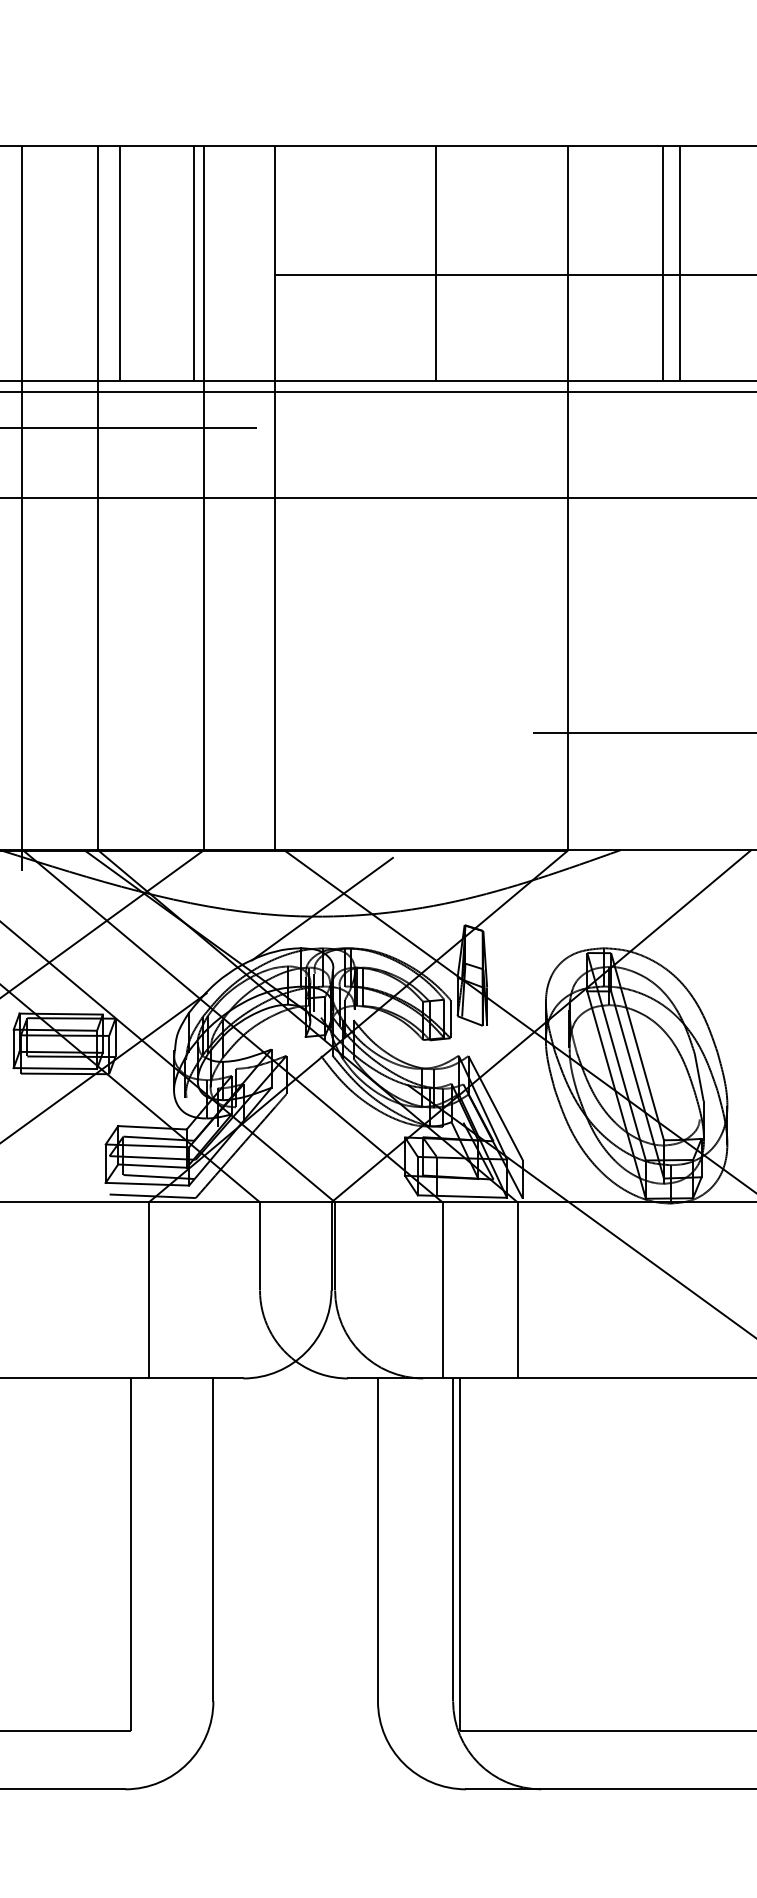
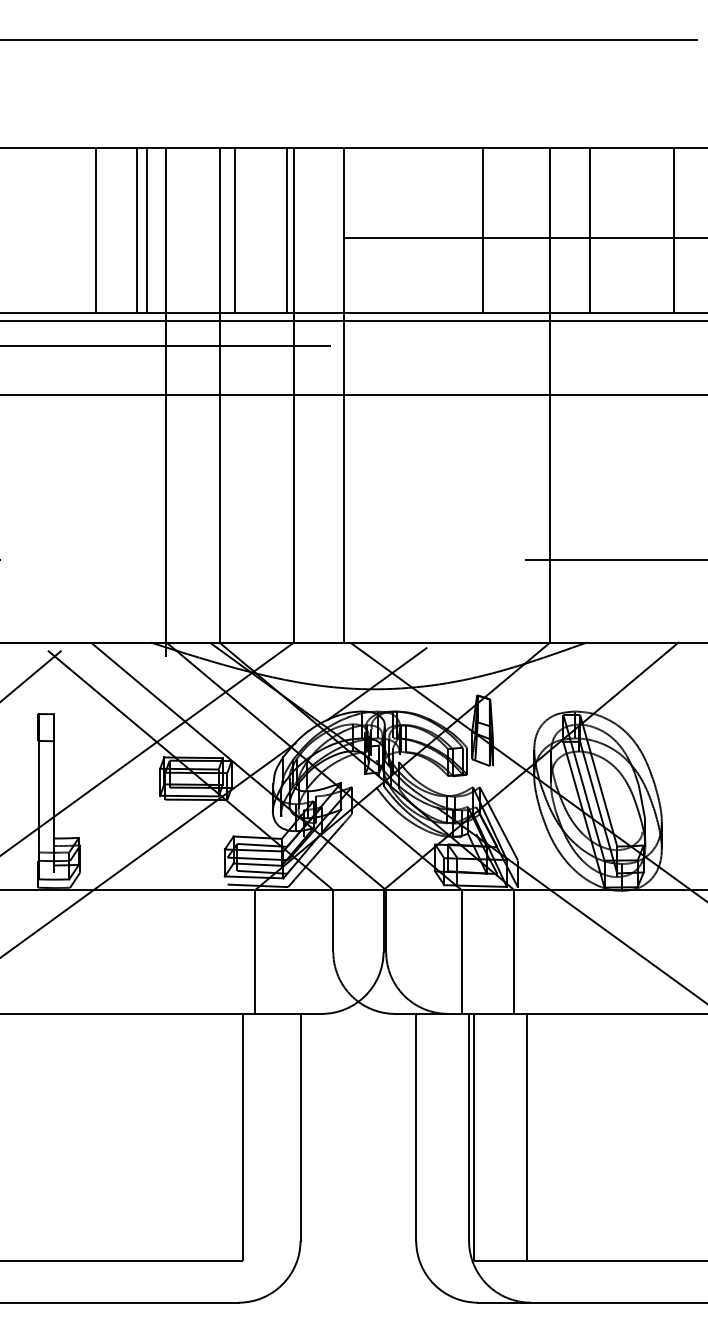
line: (436, 262) -> (483, 229), moved
line: (662, 262) -> (589, 229), moved
line: (679, 262) -> (673, 229), moved
line: (534, 1554) -> (526, 1137), added

